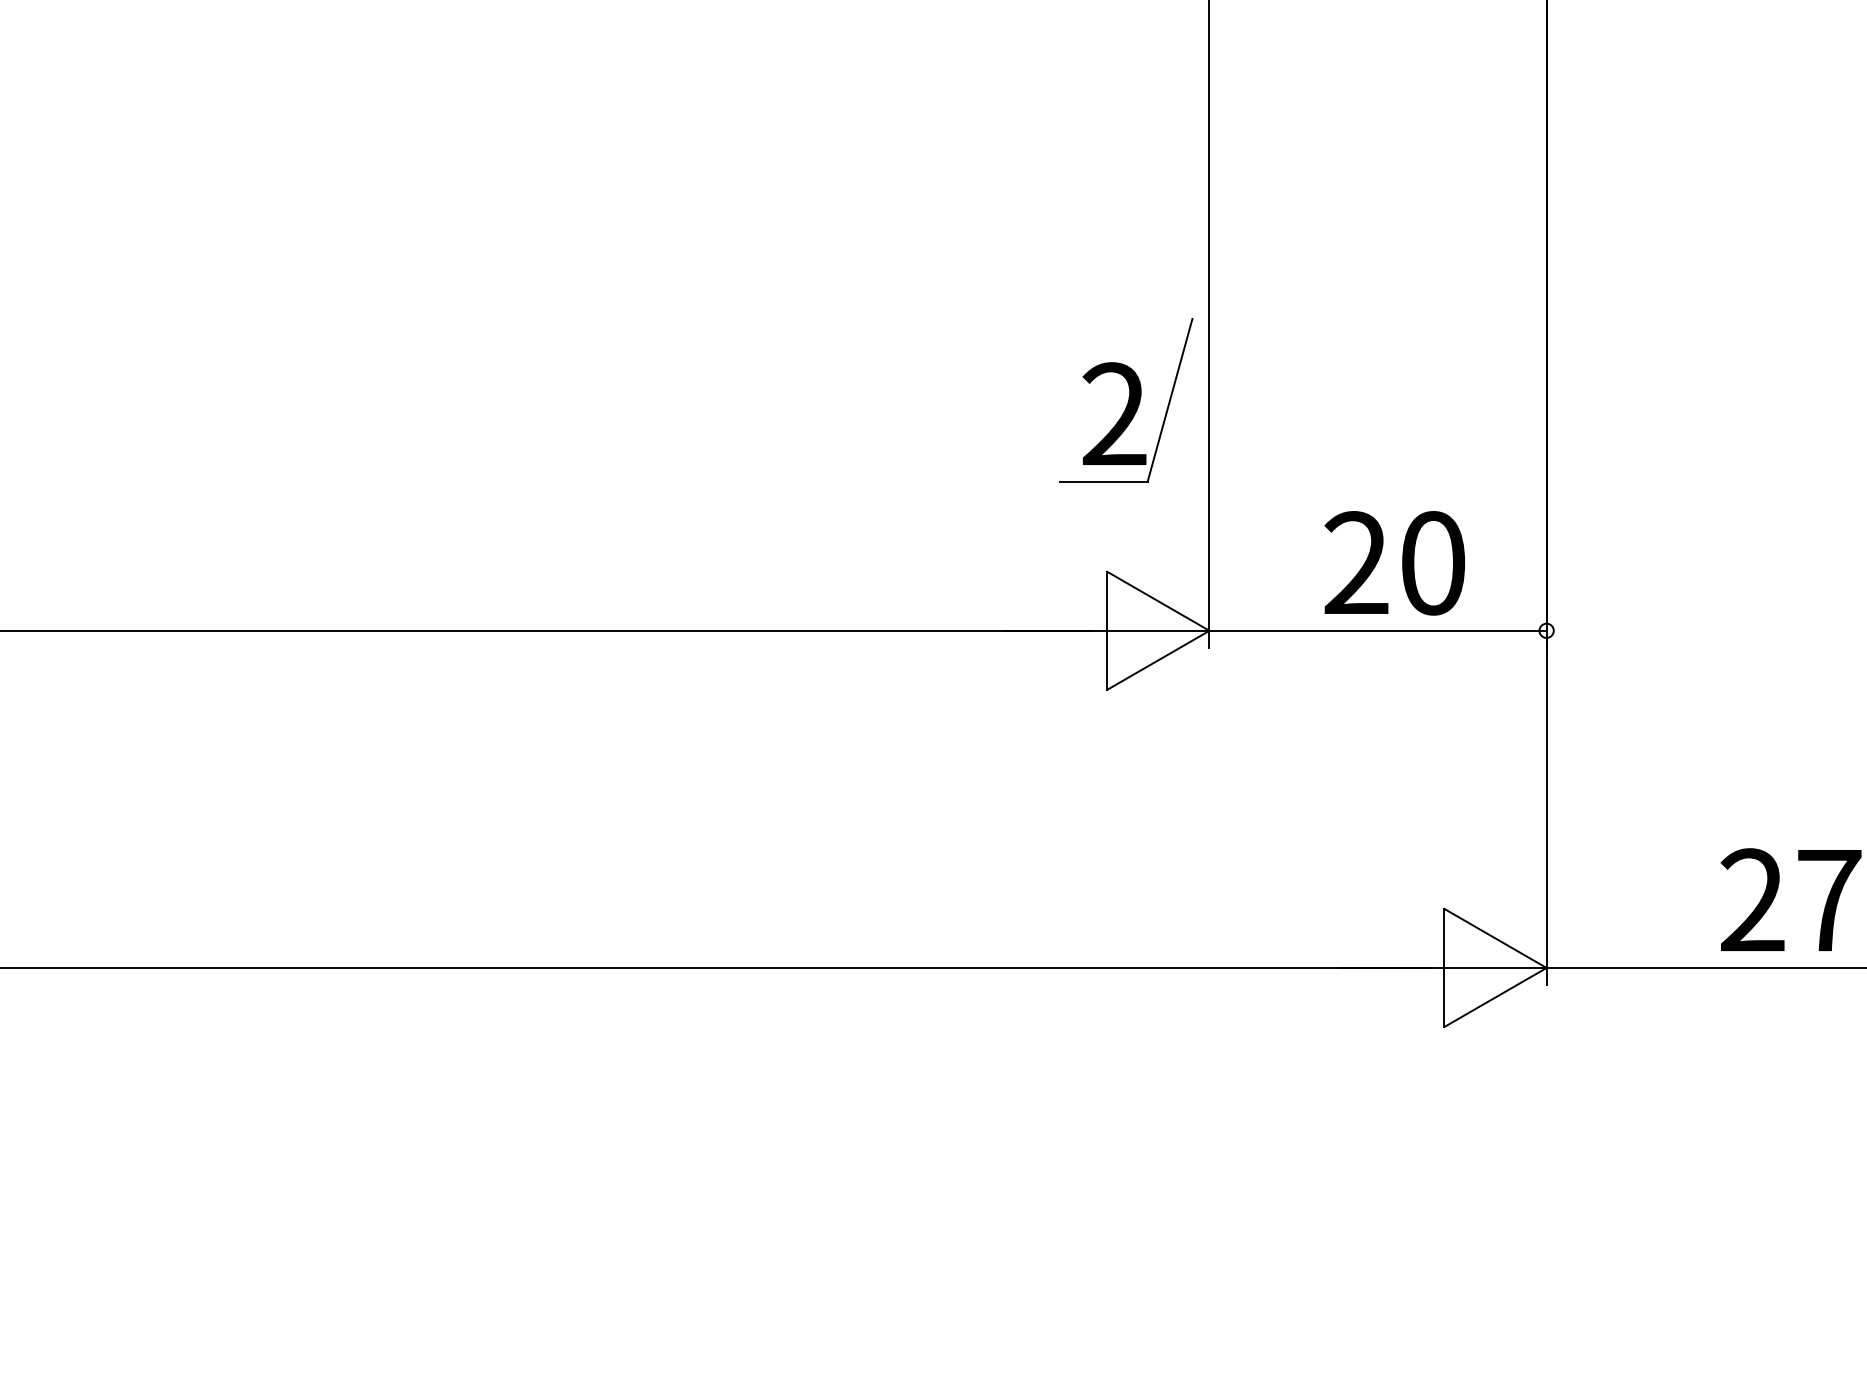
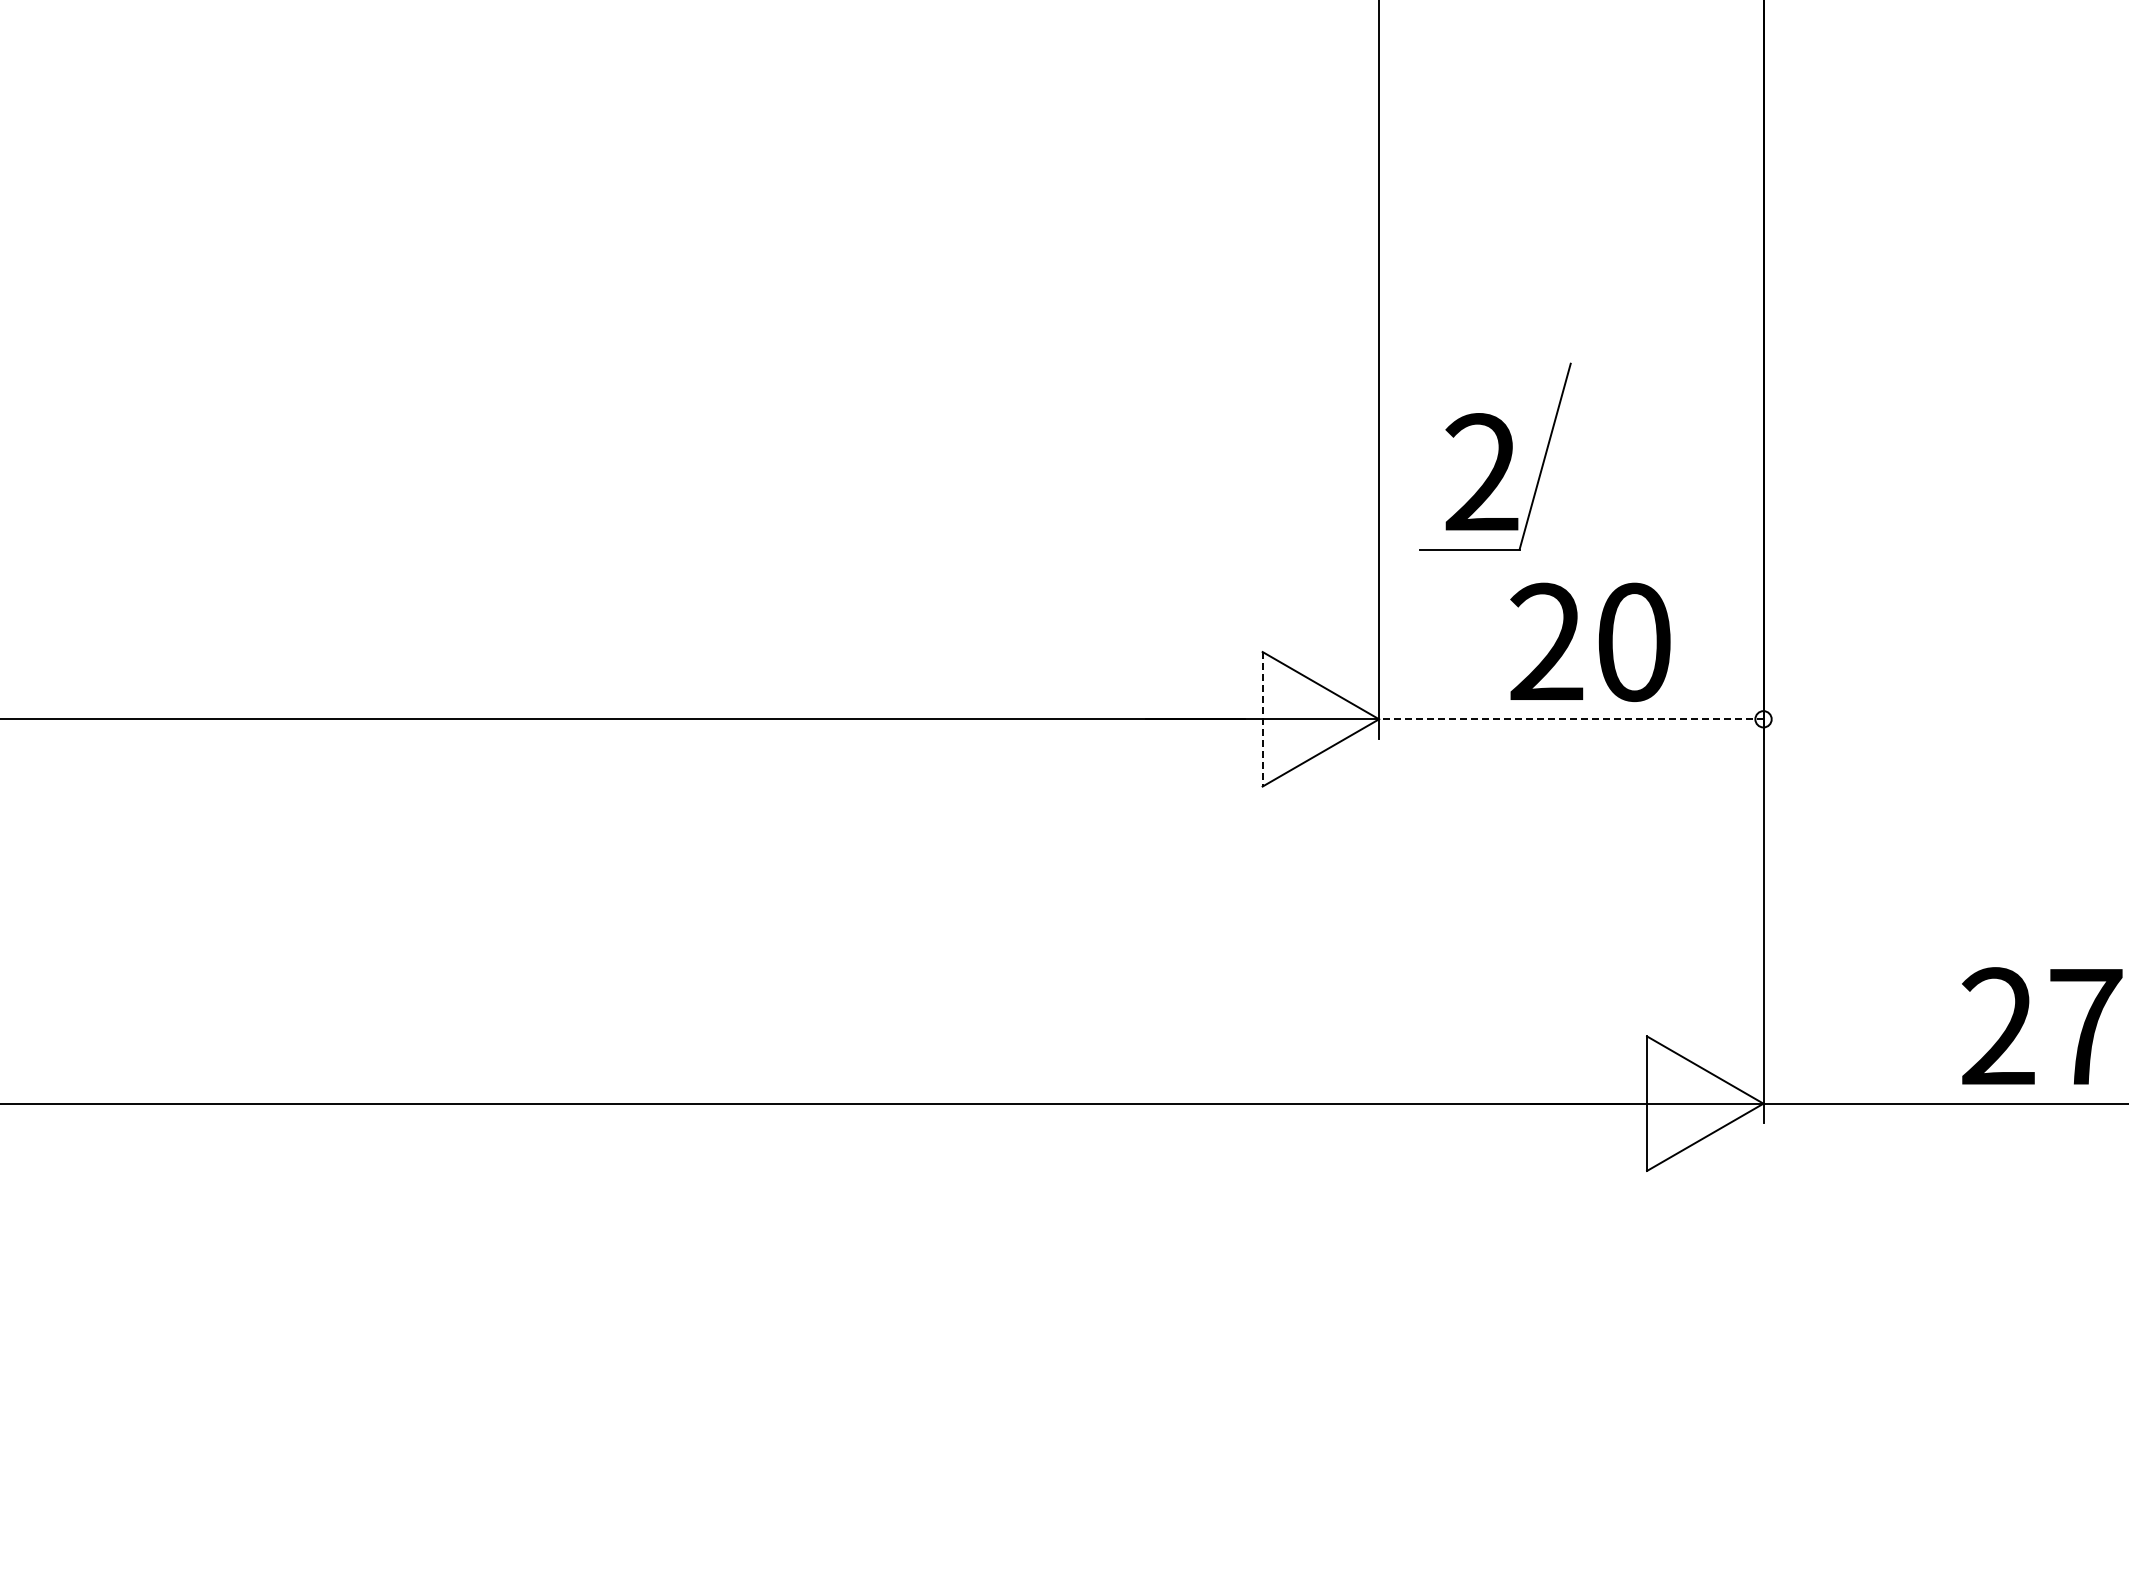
part: (1126, 400) -> (1495, 456), moved
line: (1107, 630) -> (1262, 719), solid -> dashed
line: (1377, 630) -> (1570, 719), solid -> dashed

